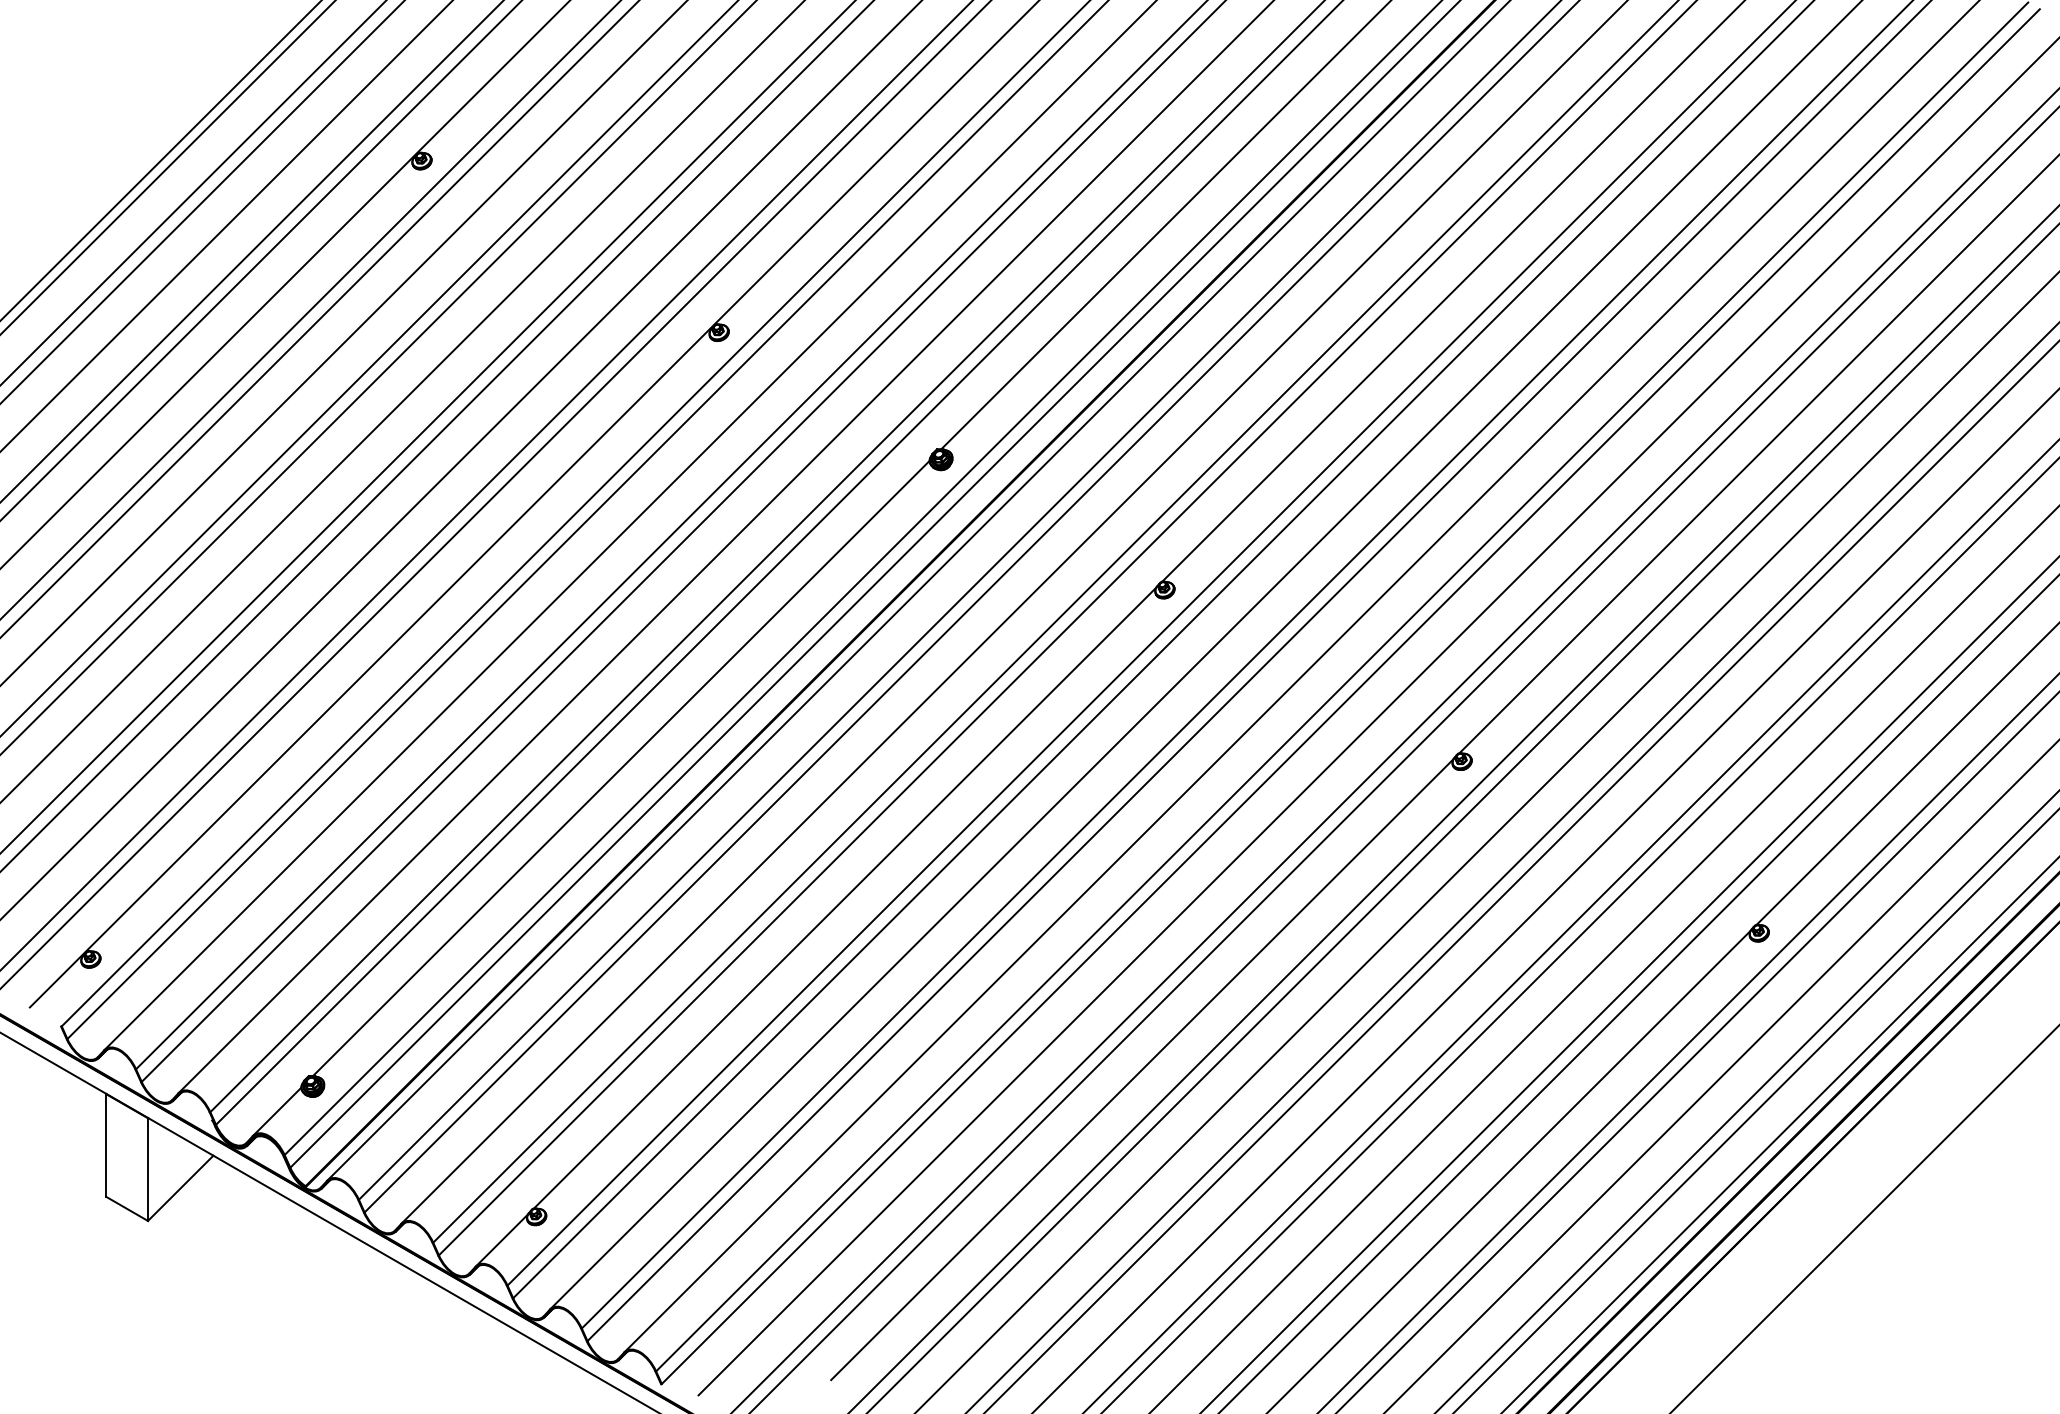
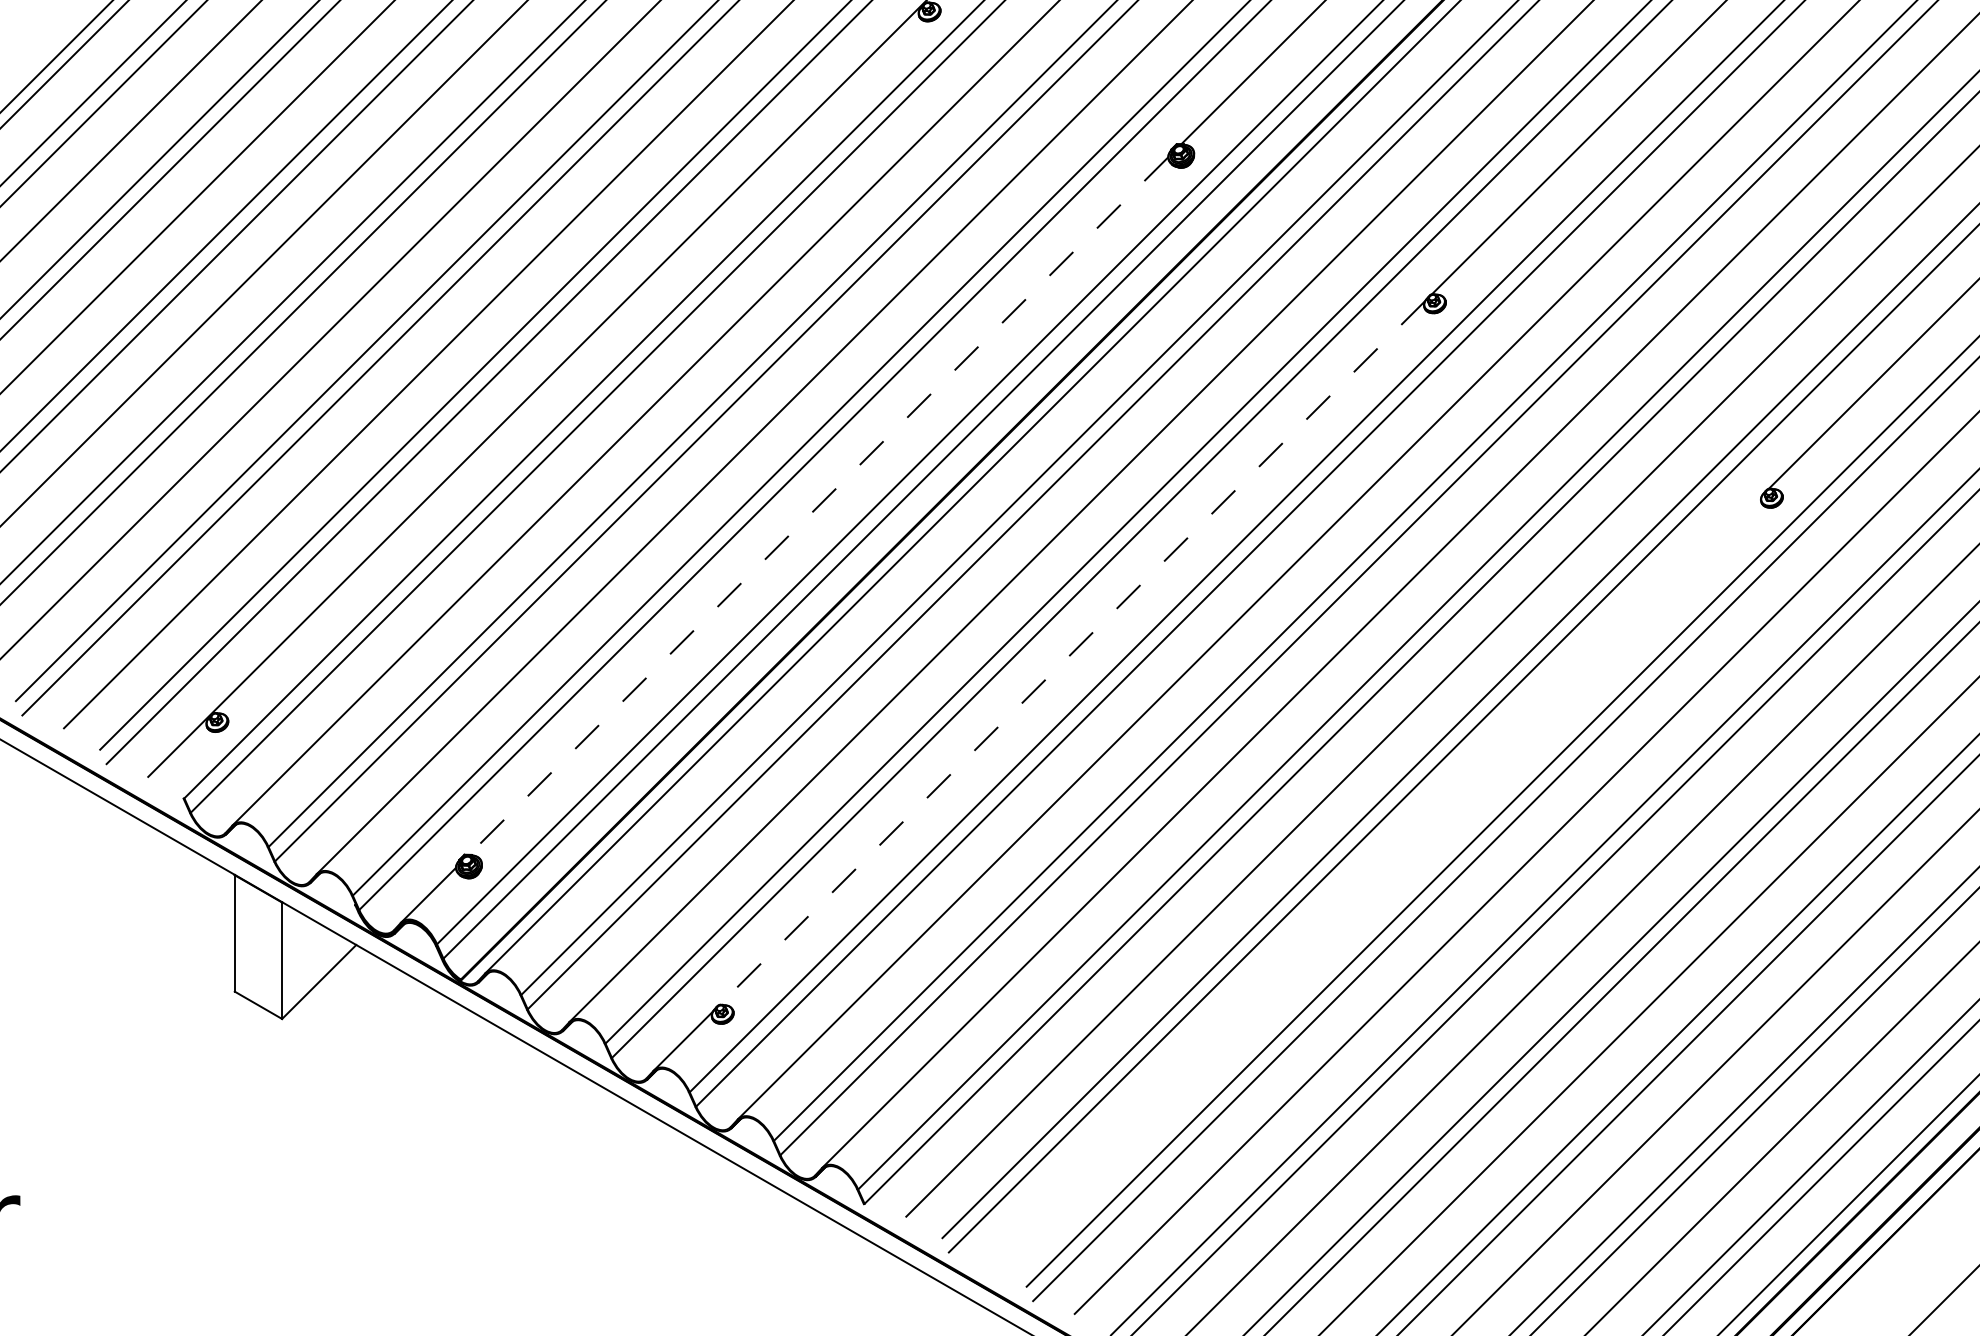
line: (620, 768) -> (817, 506), solid -> dashed
line: (844, 898) -> (1071, 653), solid -> dashed
line: (1142, 1069) -> (1409, 847), removed

